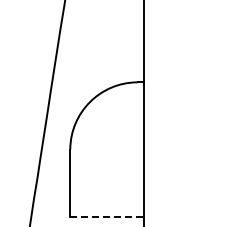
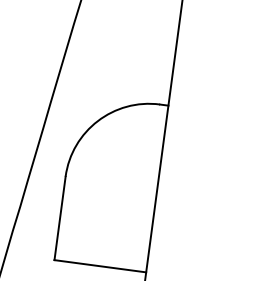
line: (107, 217) -> (100, 266), dashed -> solid

